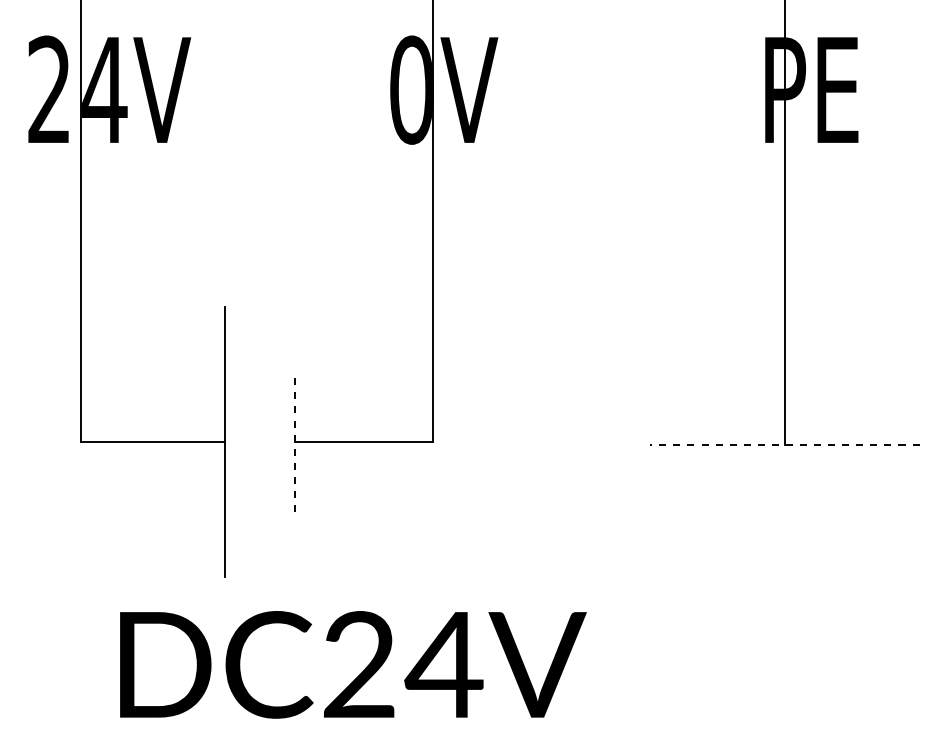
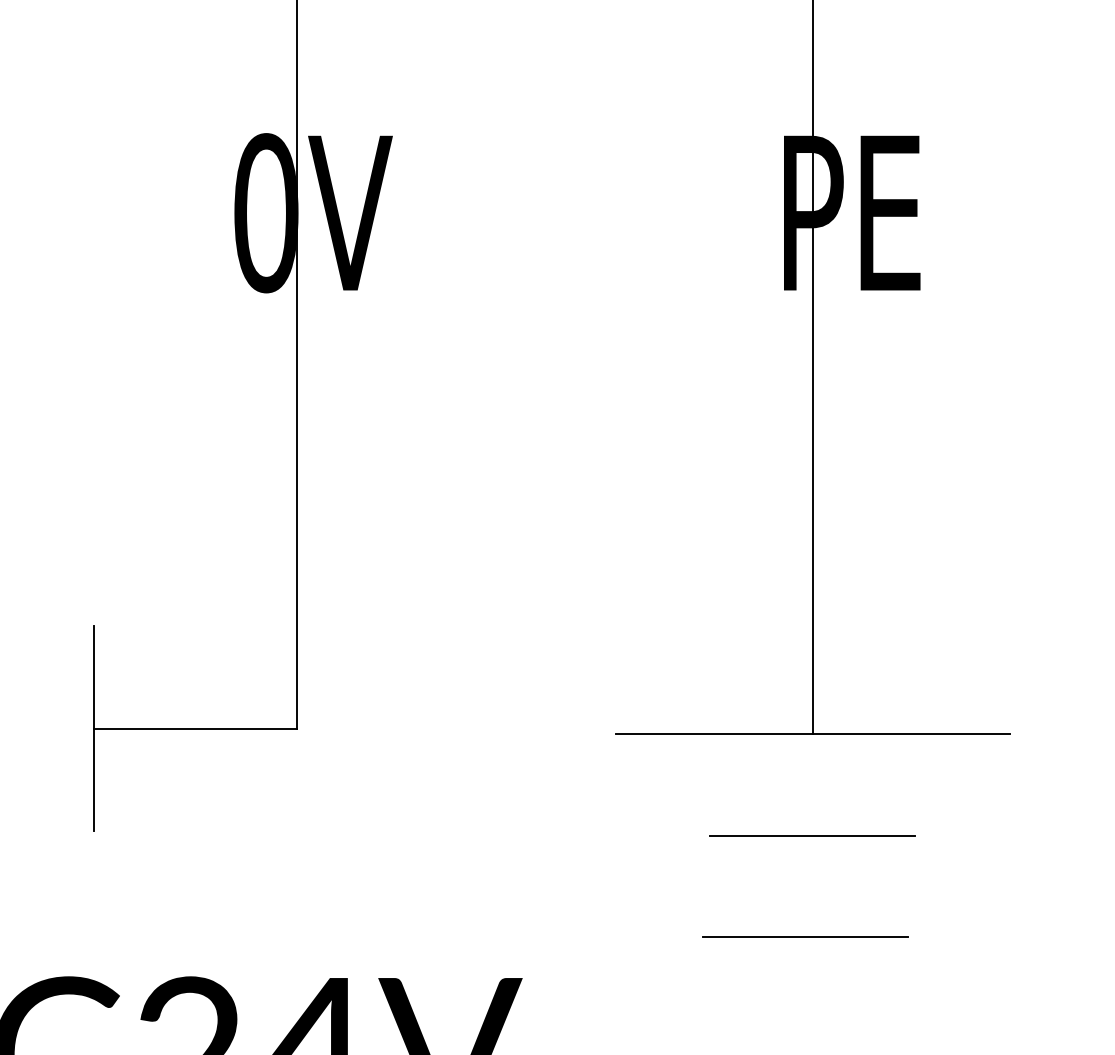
line: (294, 442) -> (94, 729), dashed -> solid
line: (784, 445) -> (812, 733), dashed -> solid
line: (784, 514) -> (812, 834), added
line: (780, 584) -> (806, 937), added

